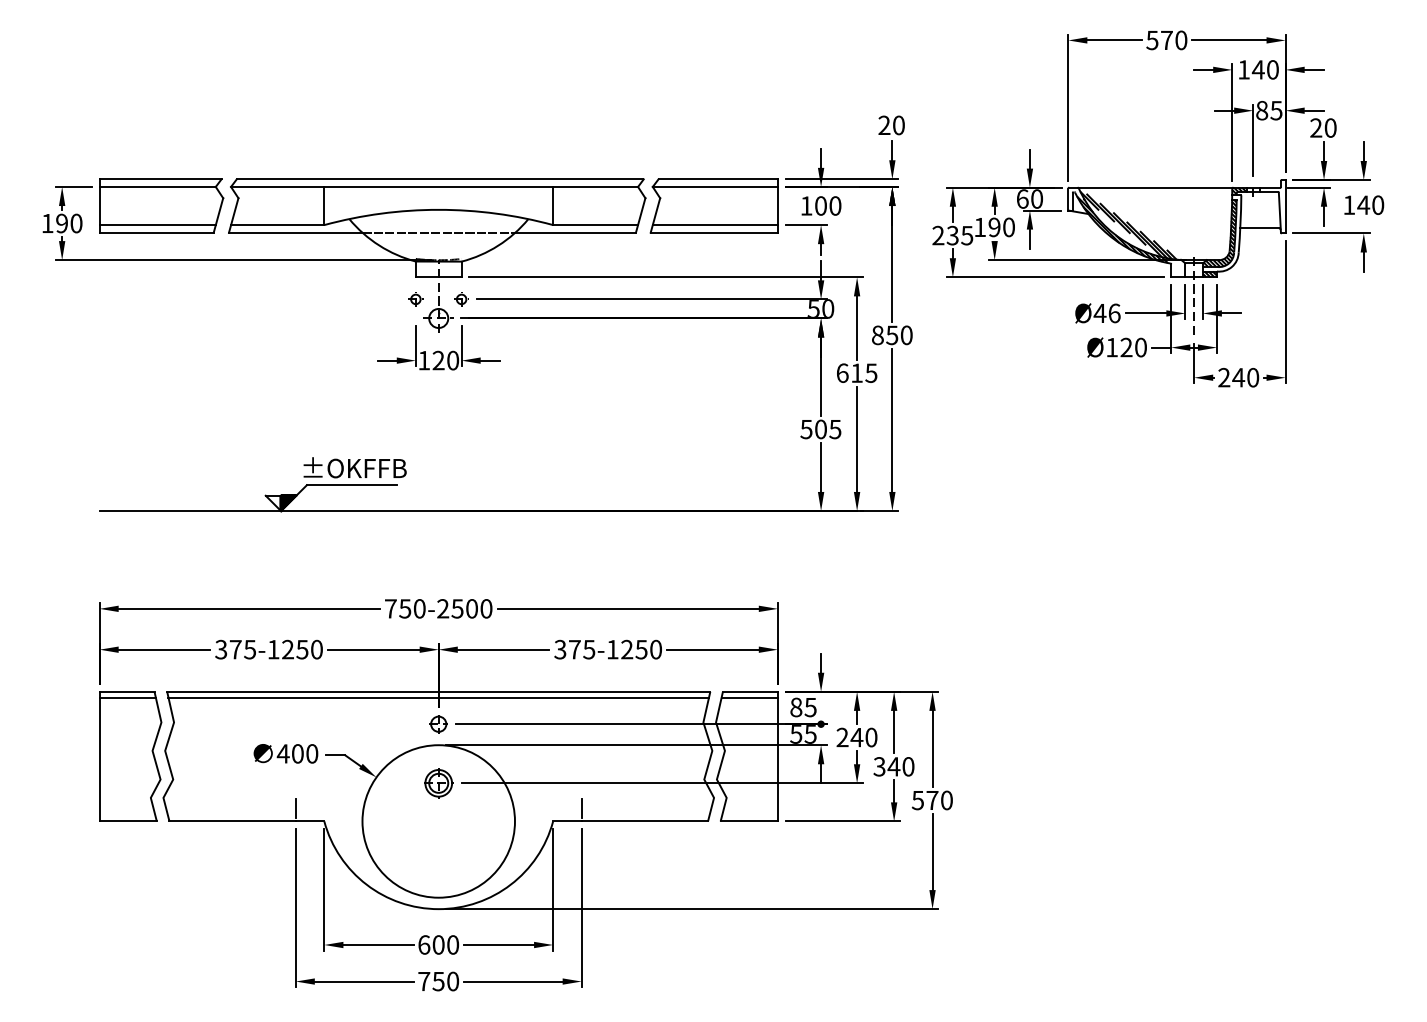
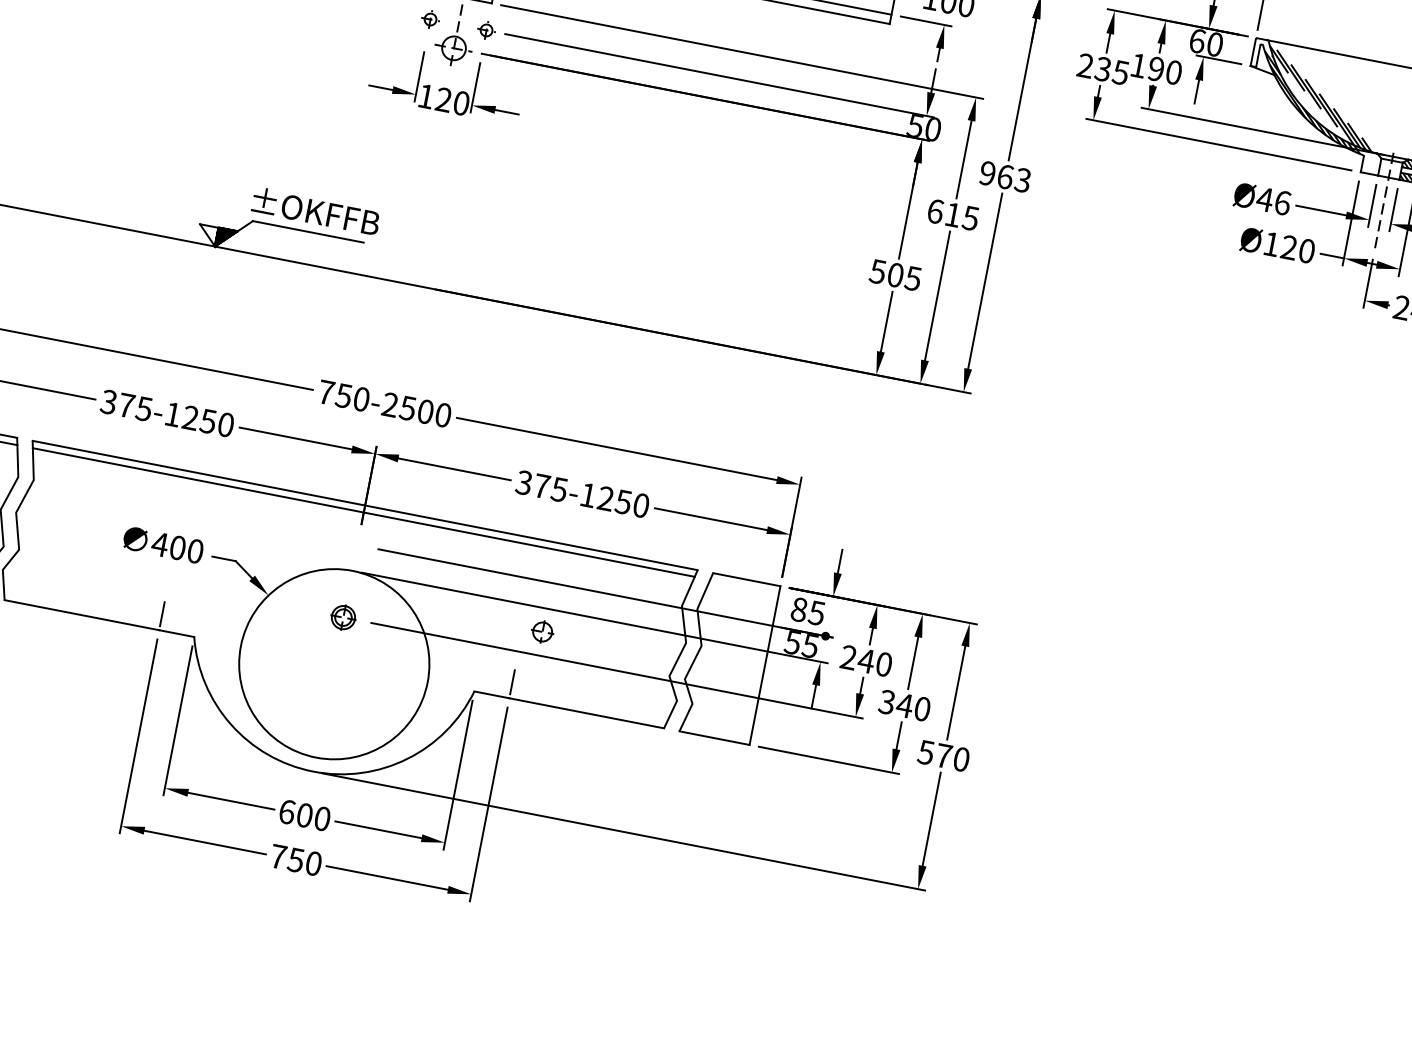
text: (891, 335) -> (1004, 176), 850 -> 963
line: (749, 697) -> (744, 586), removed
part: (438, 724) -> (542, 632), moved
part: (438, 783) -> (343, 617), size x0.7

